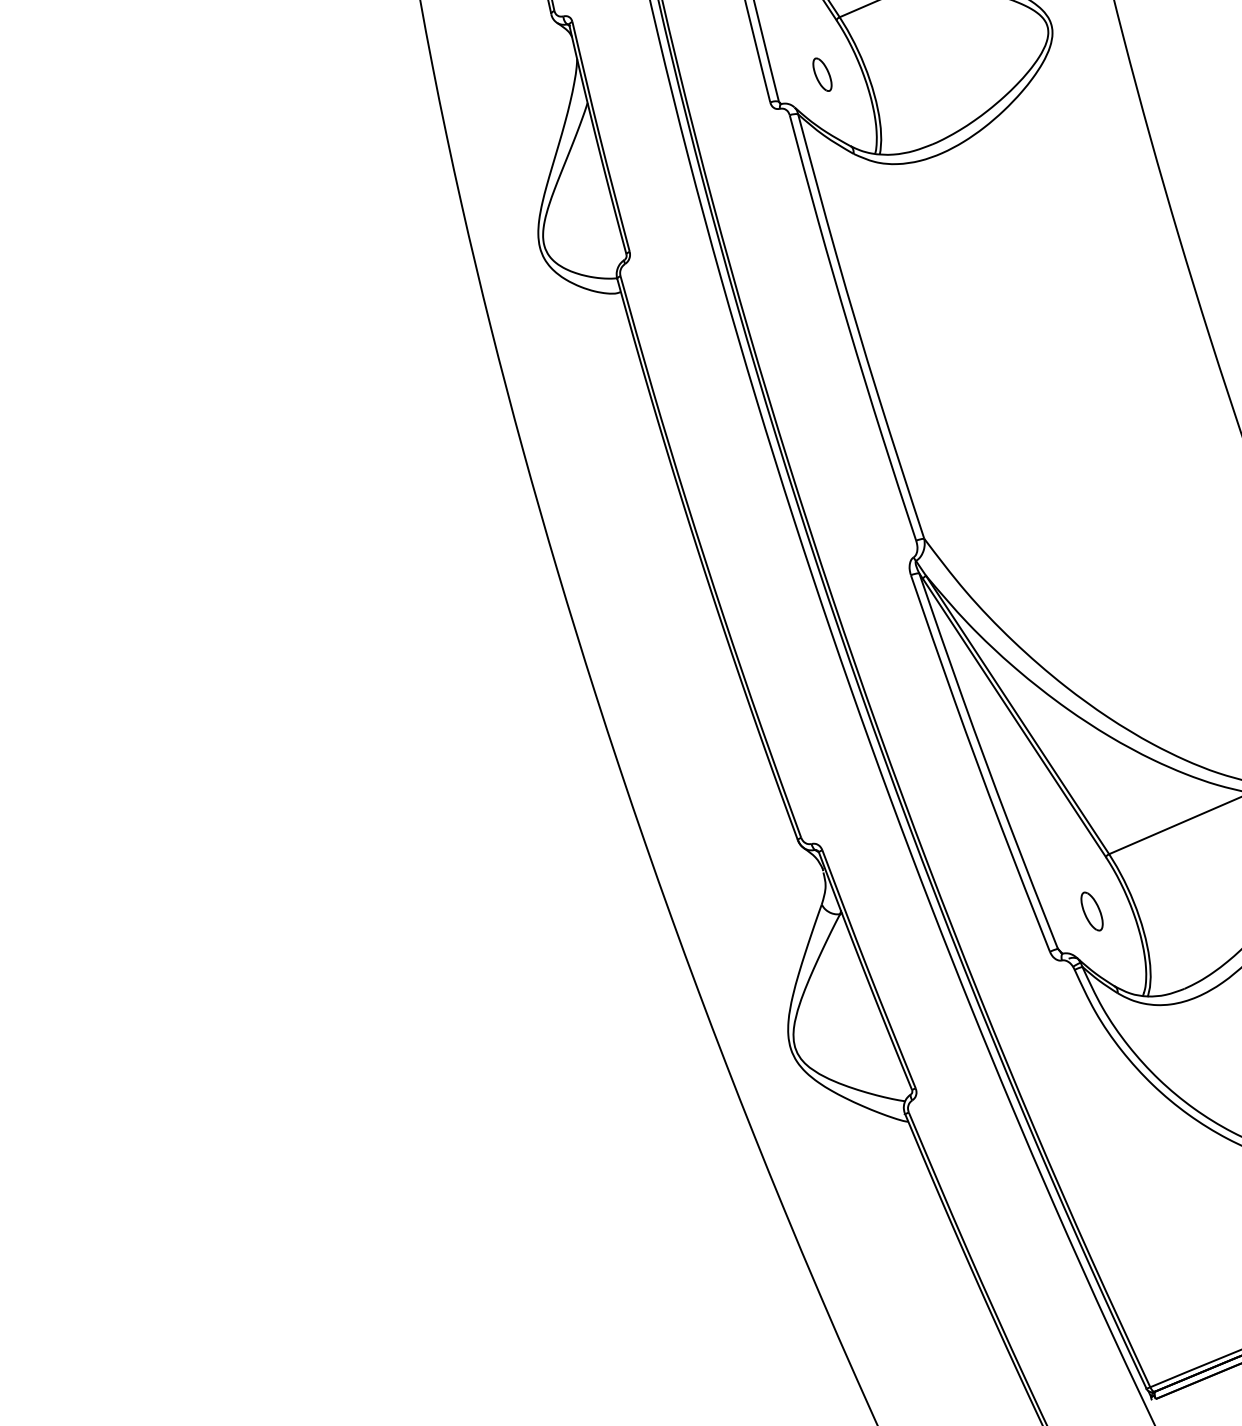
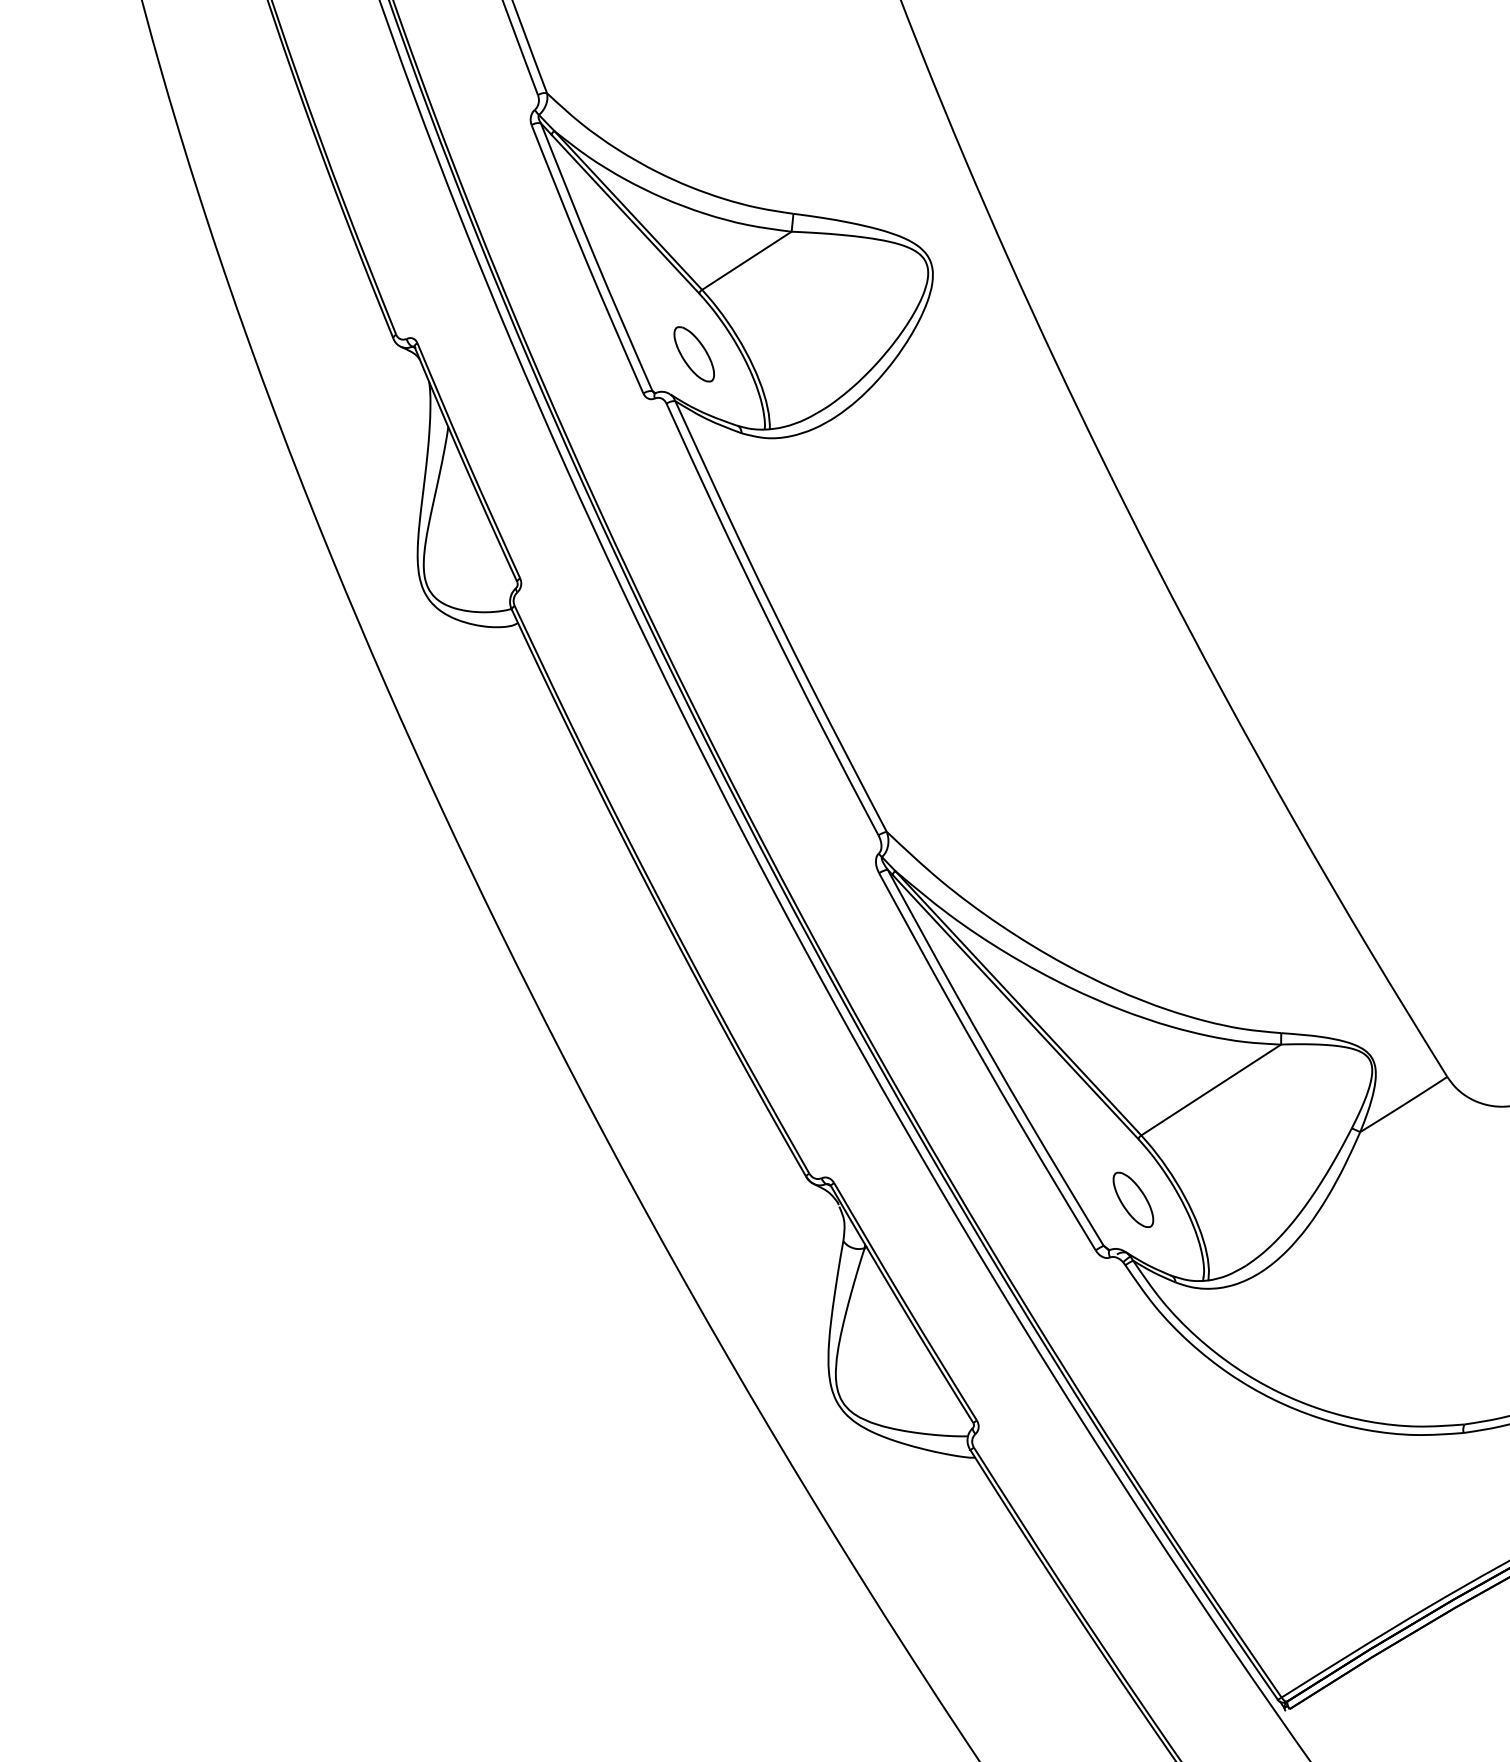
part: (821, 74) -> (693, 354), size x1.67
part: (1092, 911) -> (1133, 1199), size x1.43

